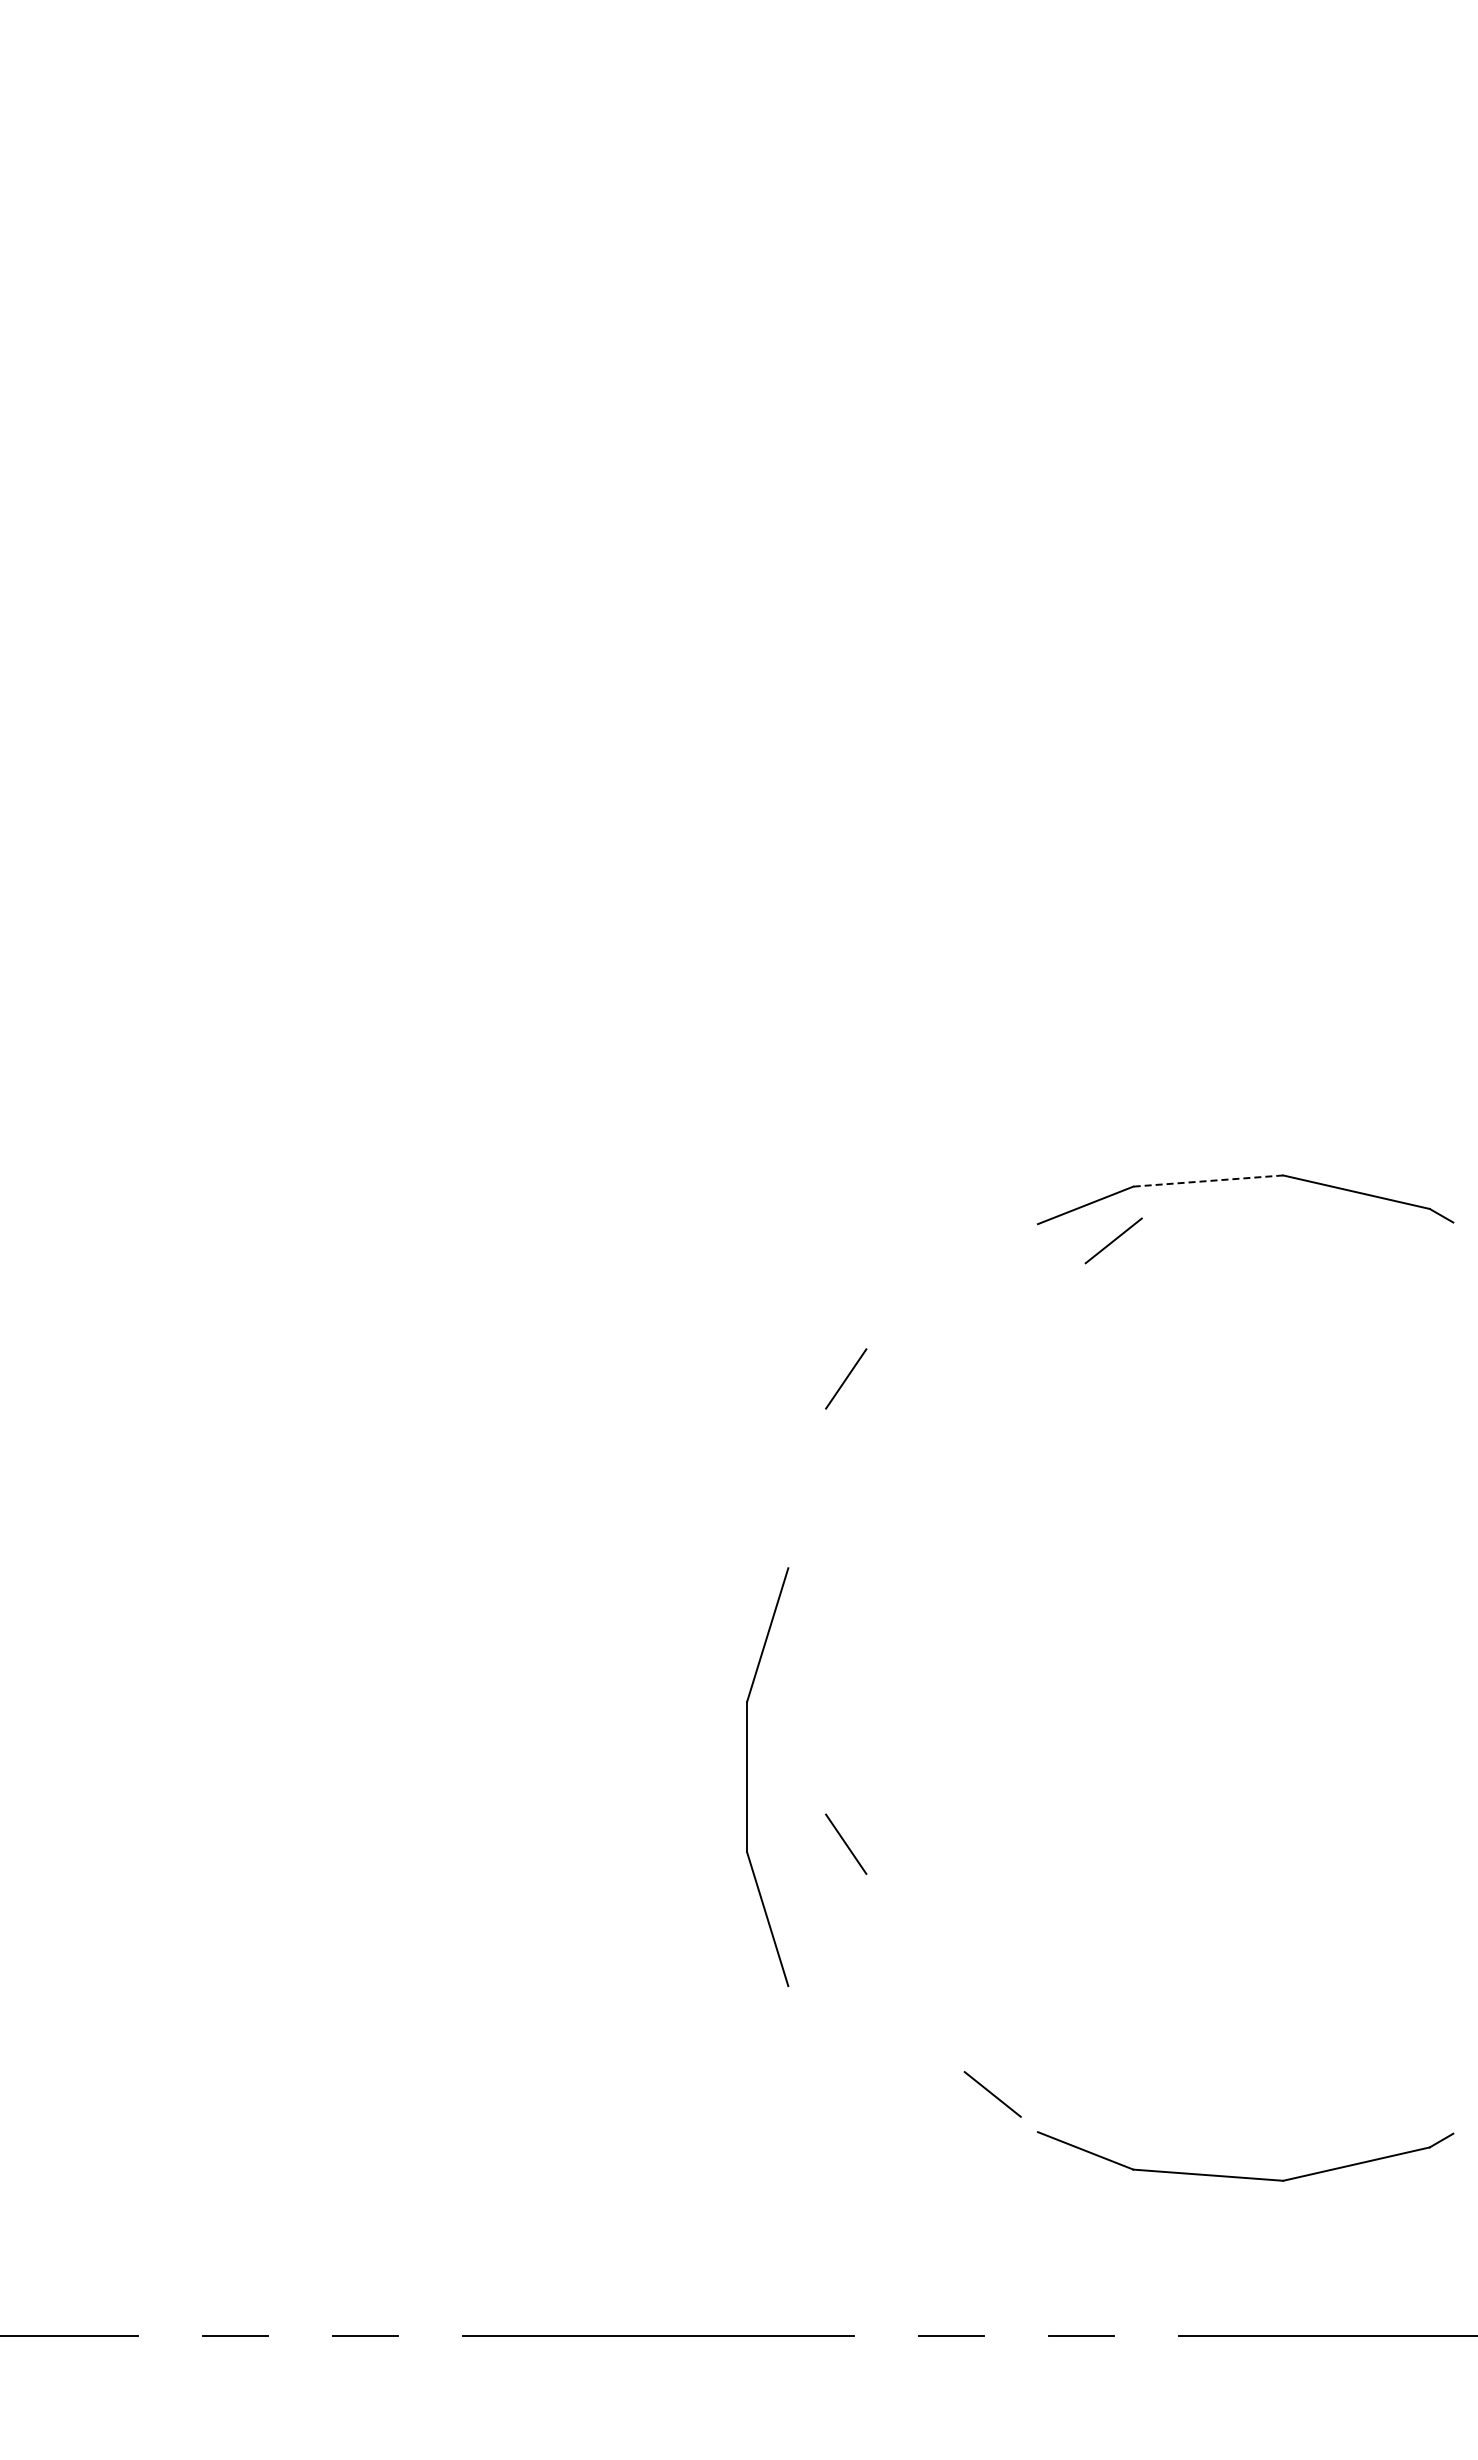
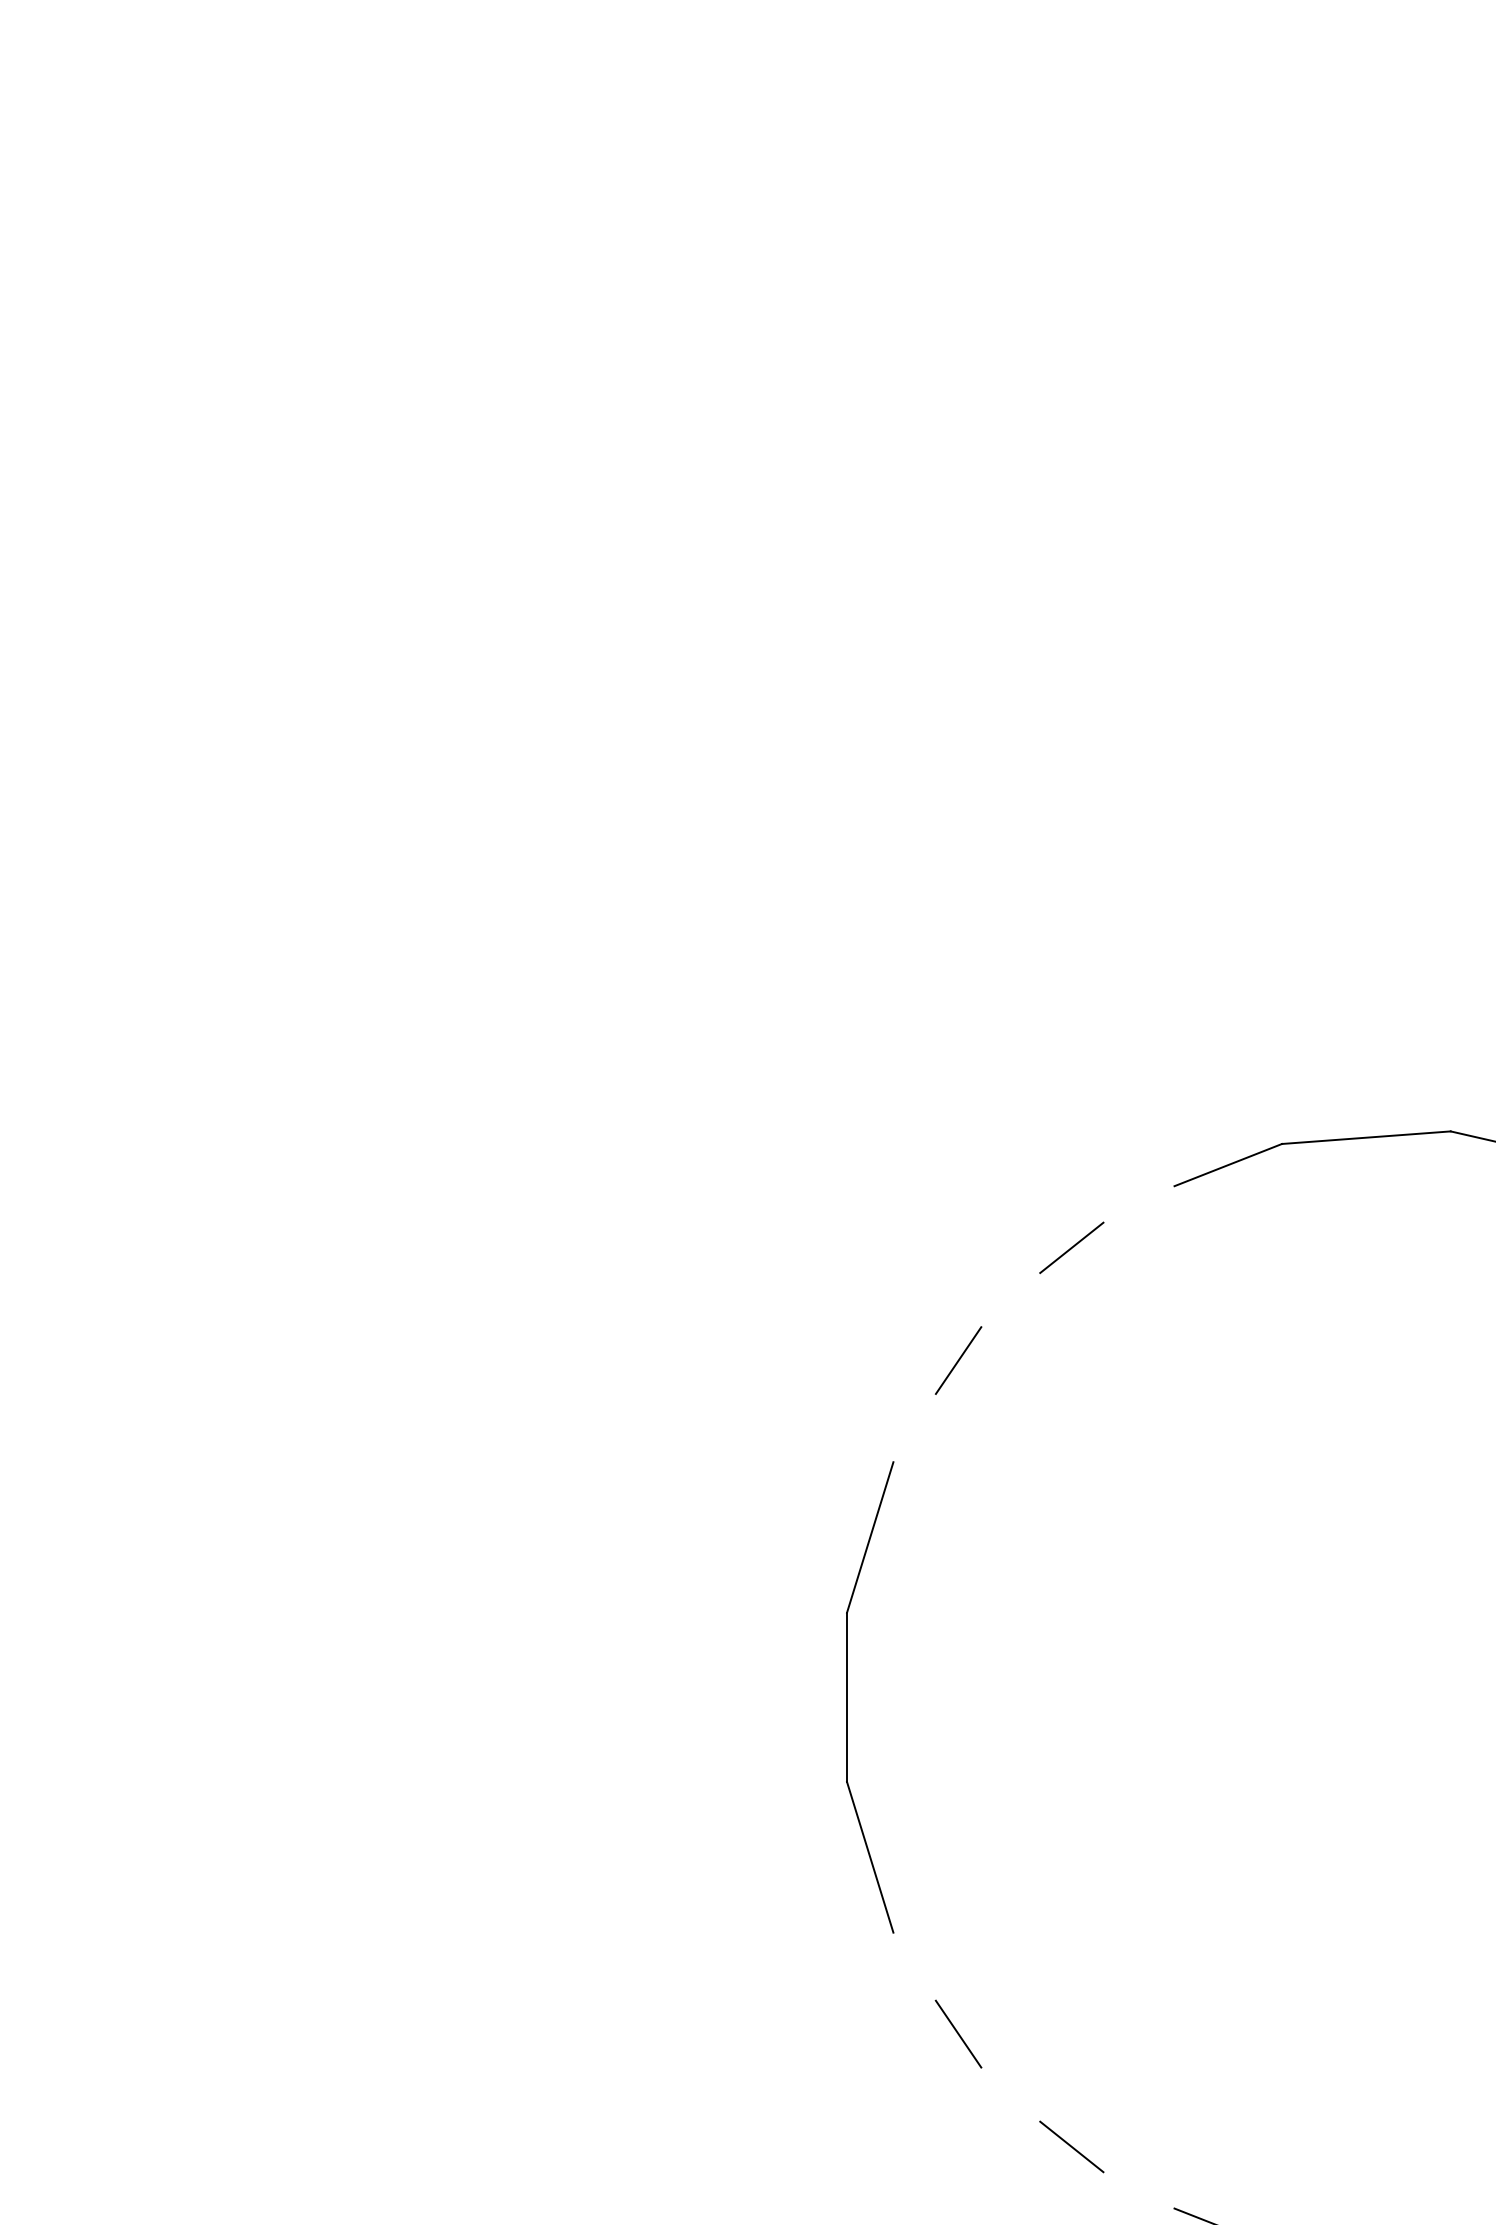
line: (1207, 1181) -> (1365, 1138), dashed -> solid
line: (1113, 1240) -> (1071, 1247), moved
part: (747, 1776) -> (847, 1696), moved
line: (846, 1843) -> (958, 2033), moved
line: (992, 2094) -> (1071, 2147), moved

